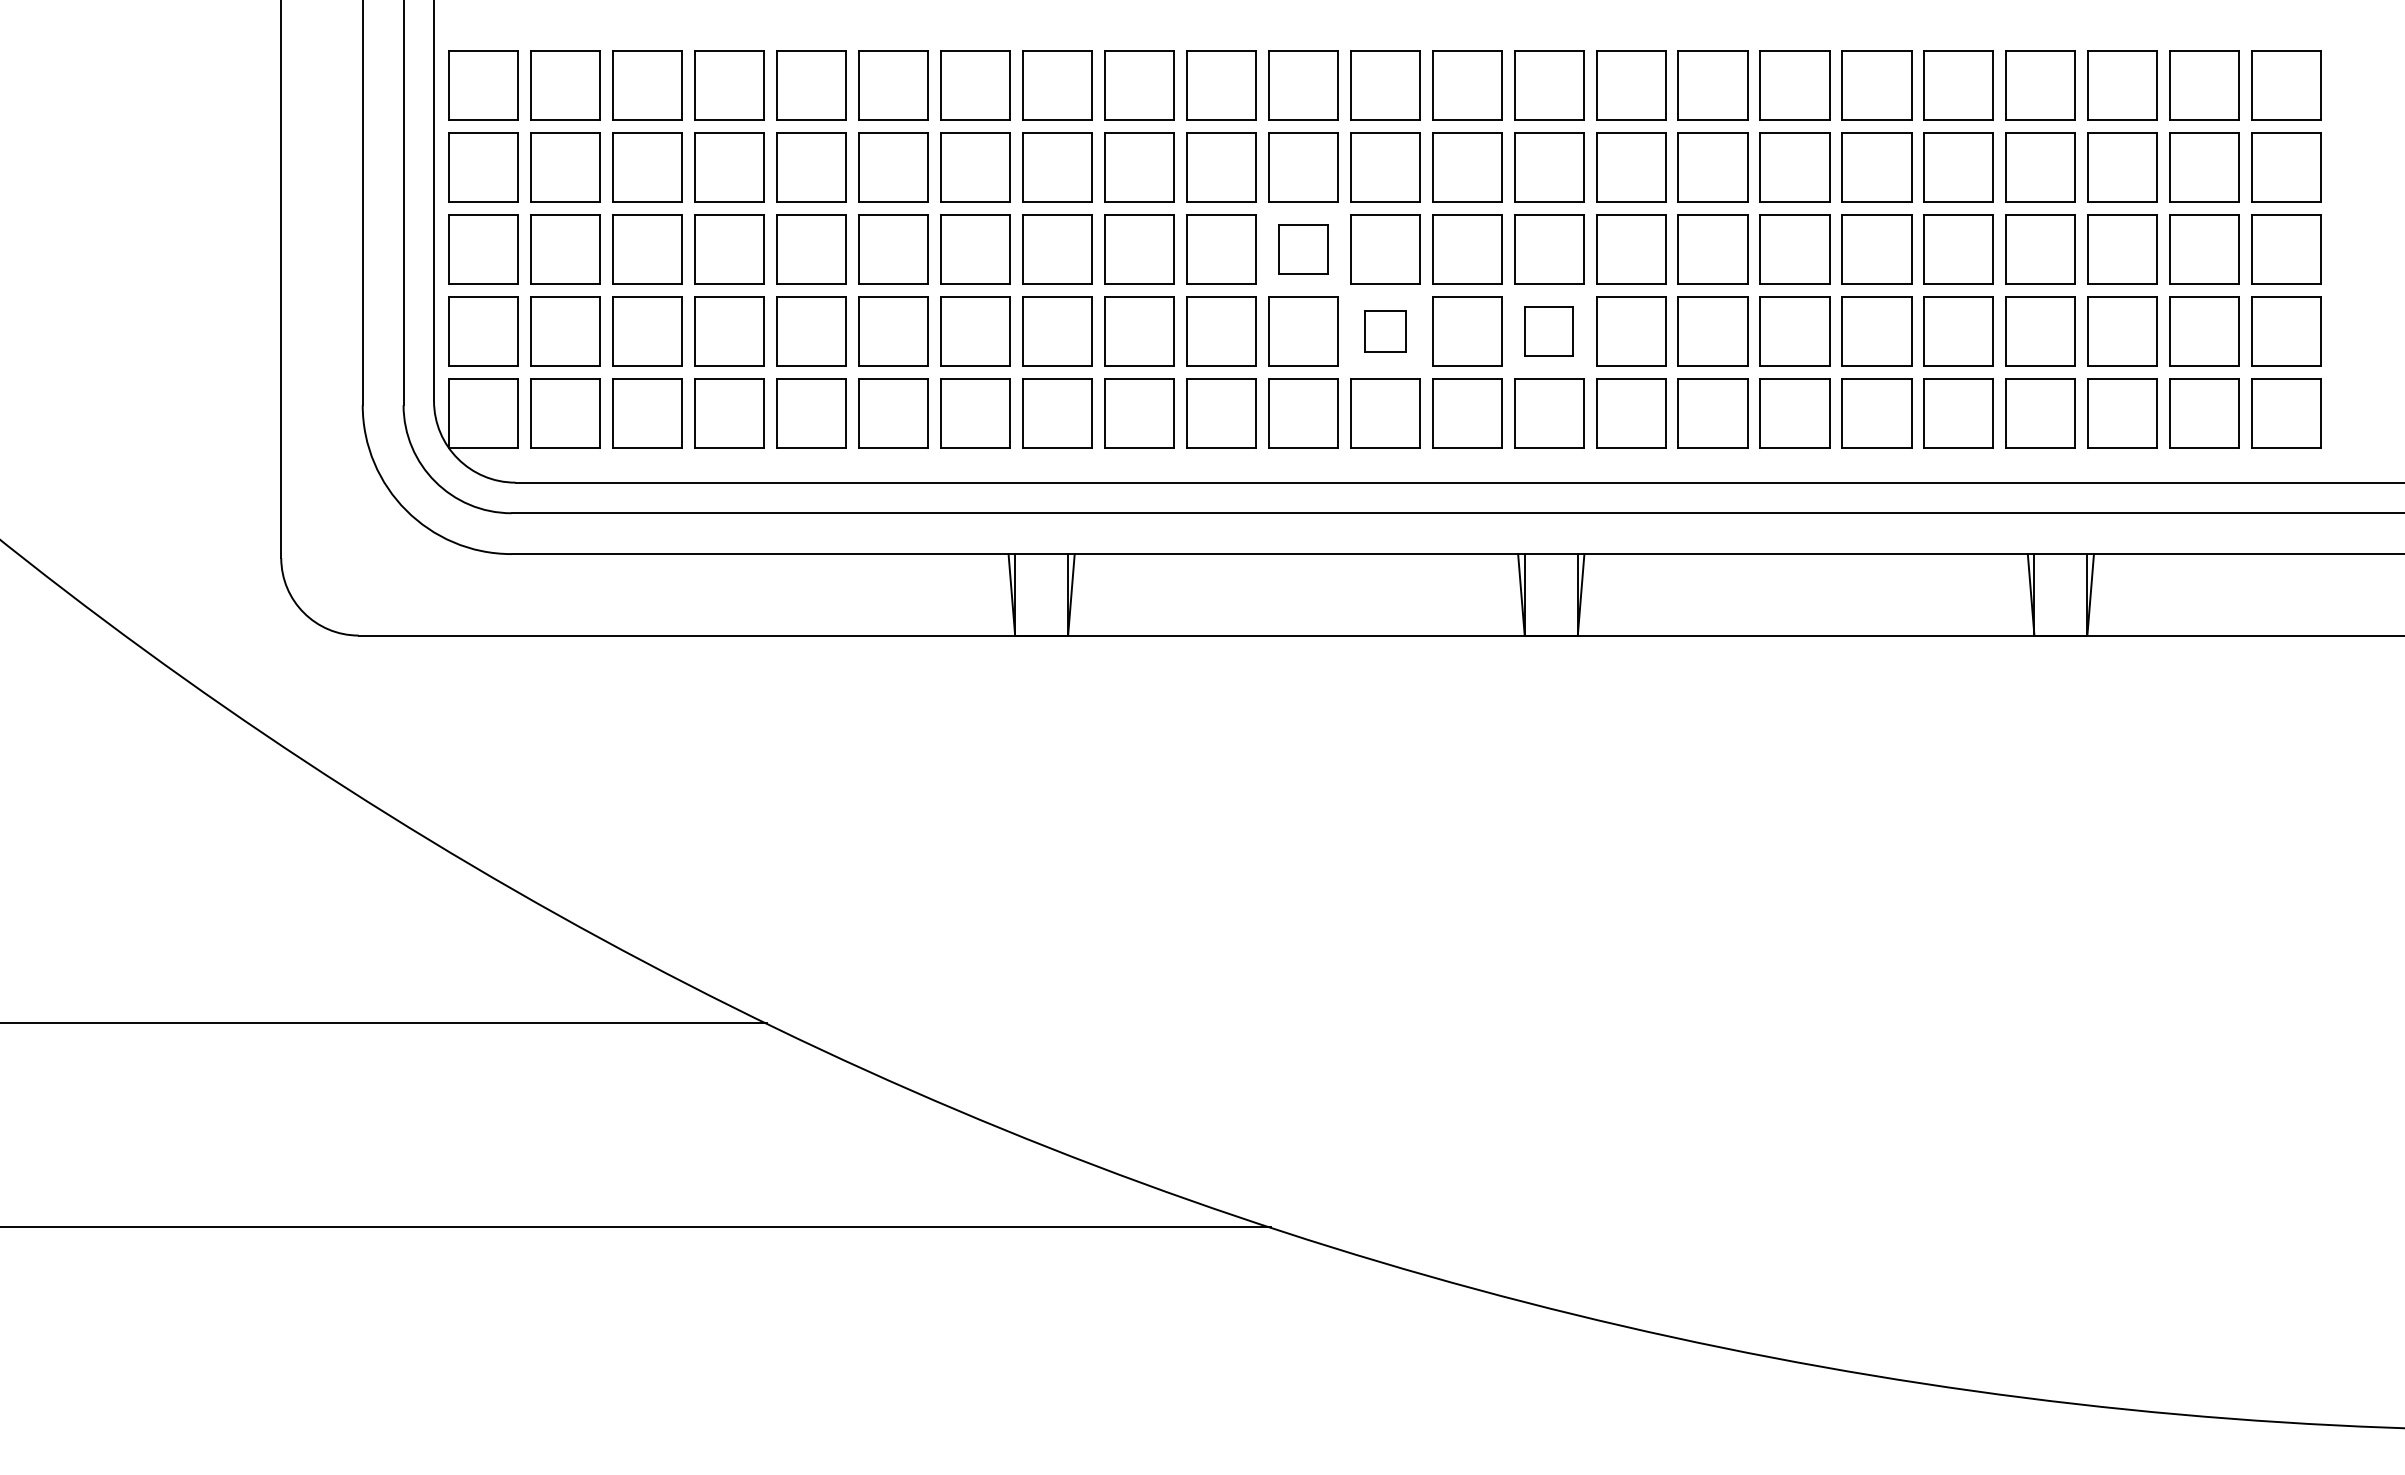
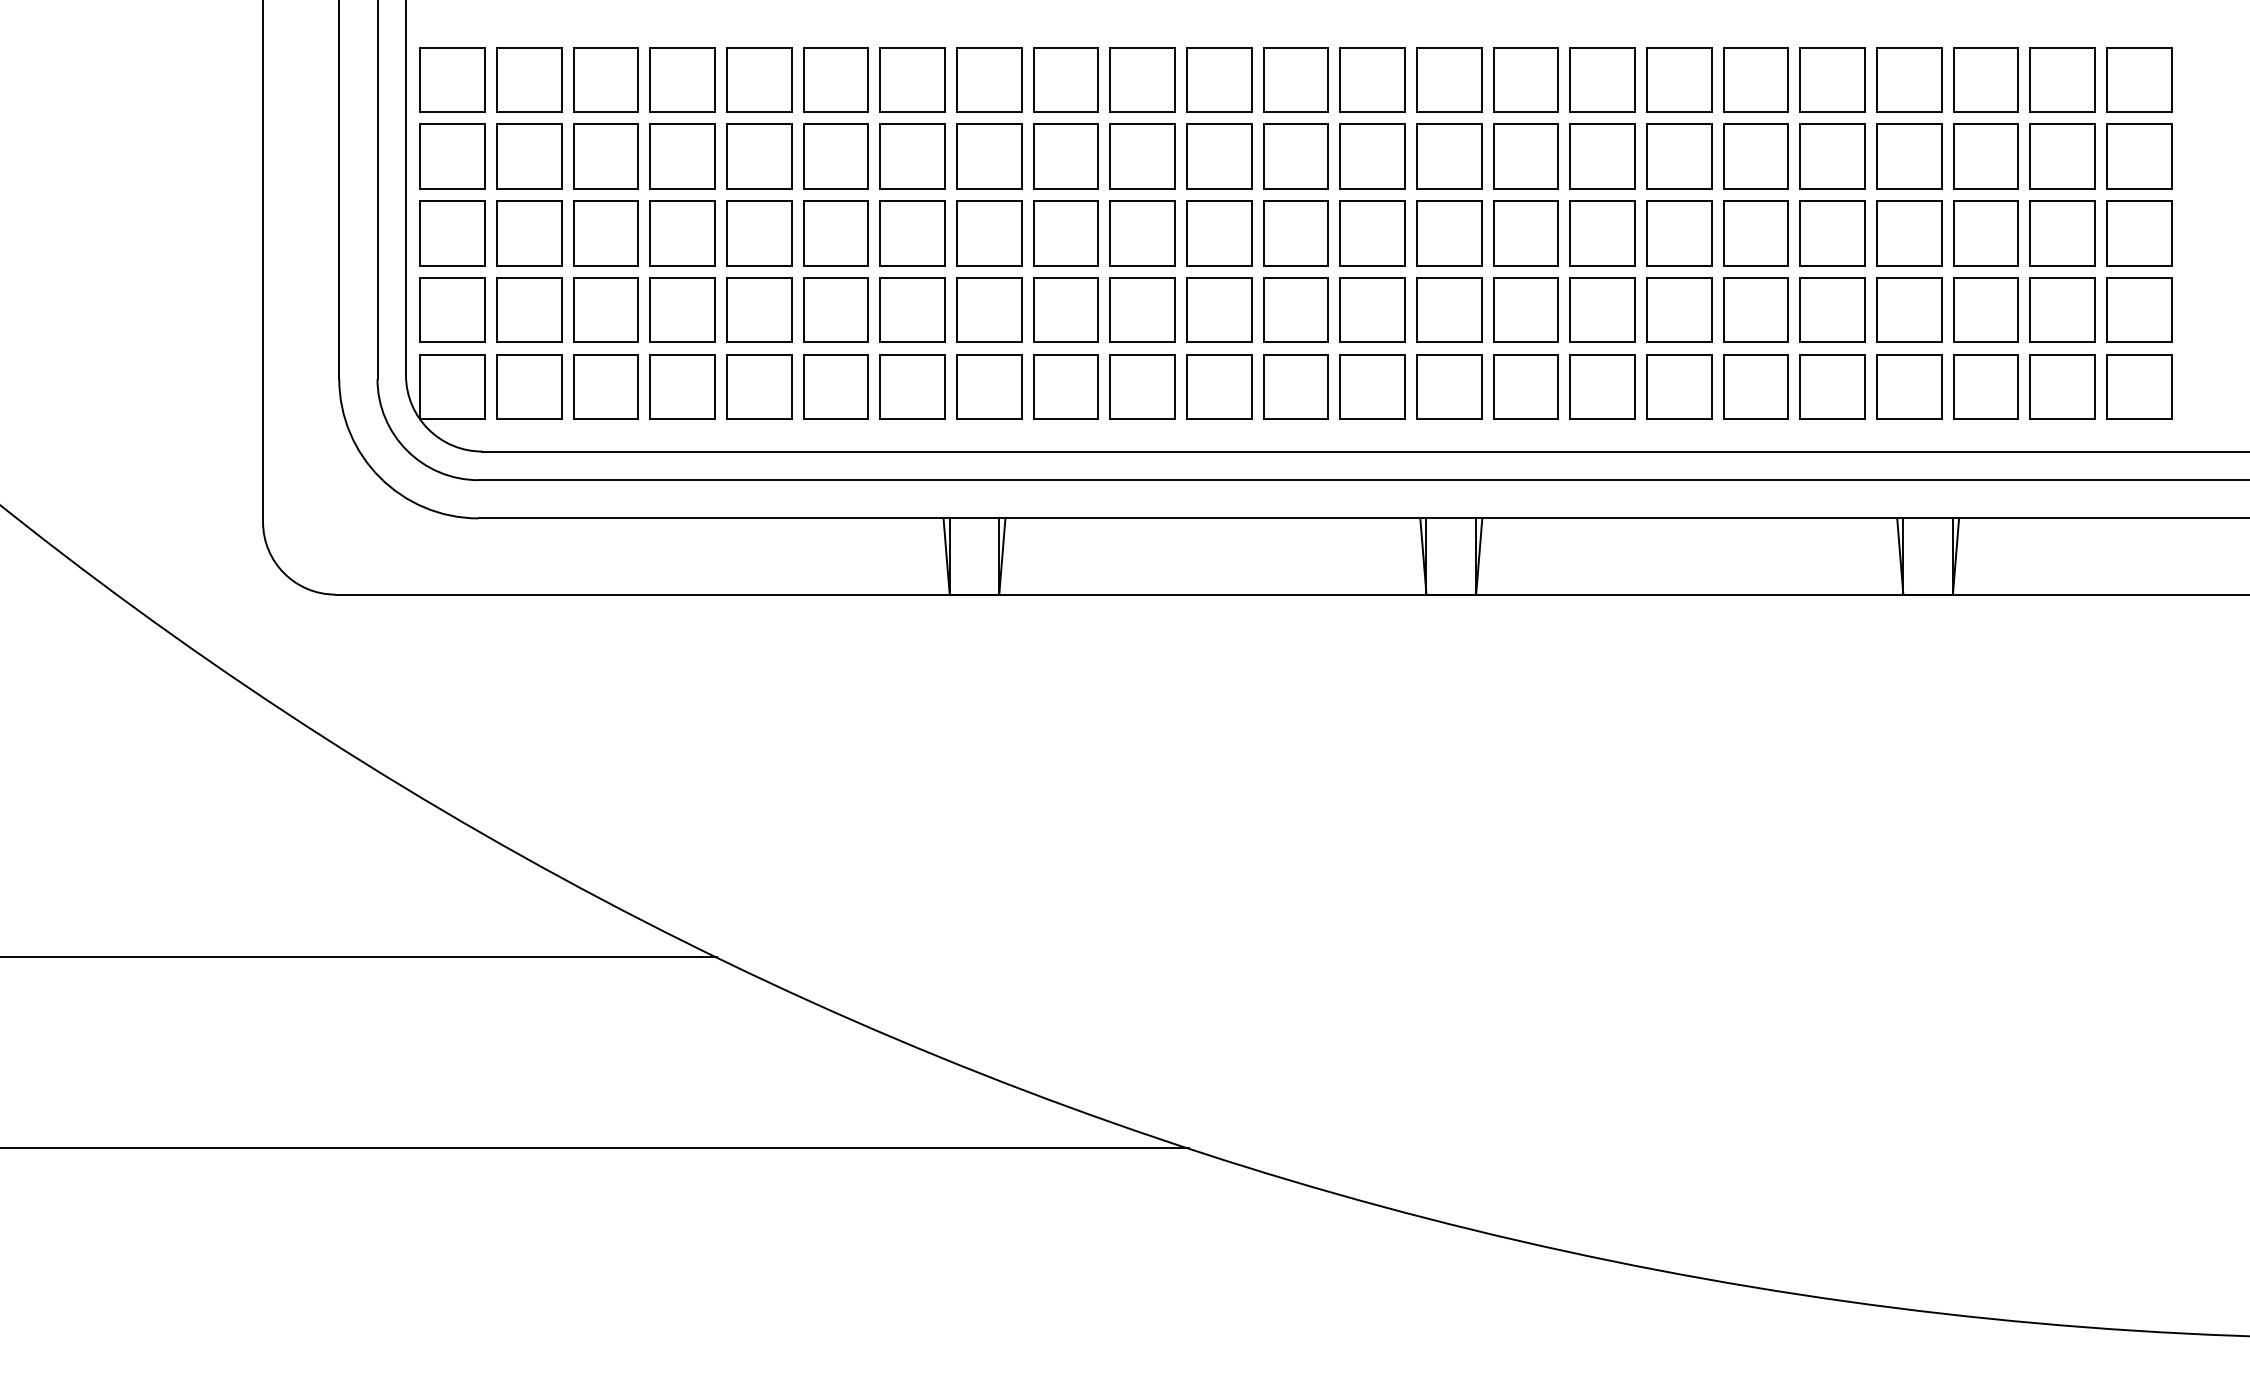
part: (1303, 249) -> (1219, 233), size x1.43
part: (1384, 330) -> (1295, 309), size x1.67
part: (1549, 330) -> (1449, 309), size x1.43

